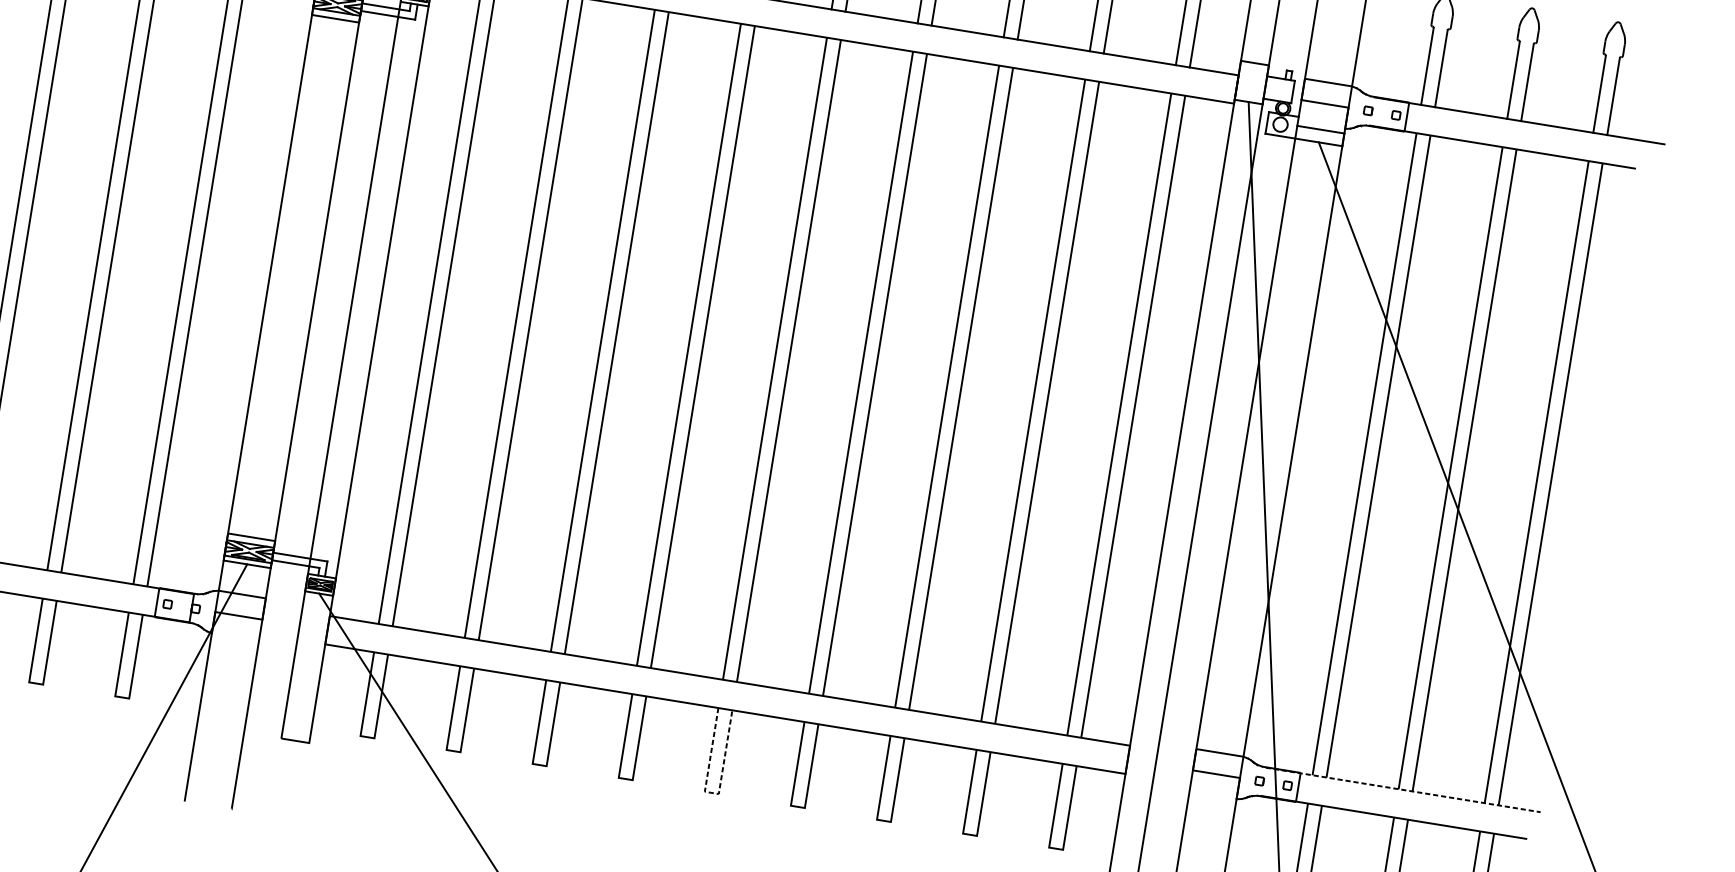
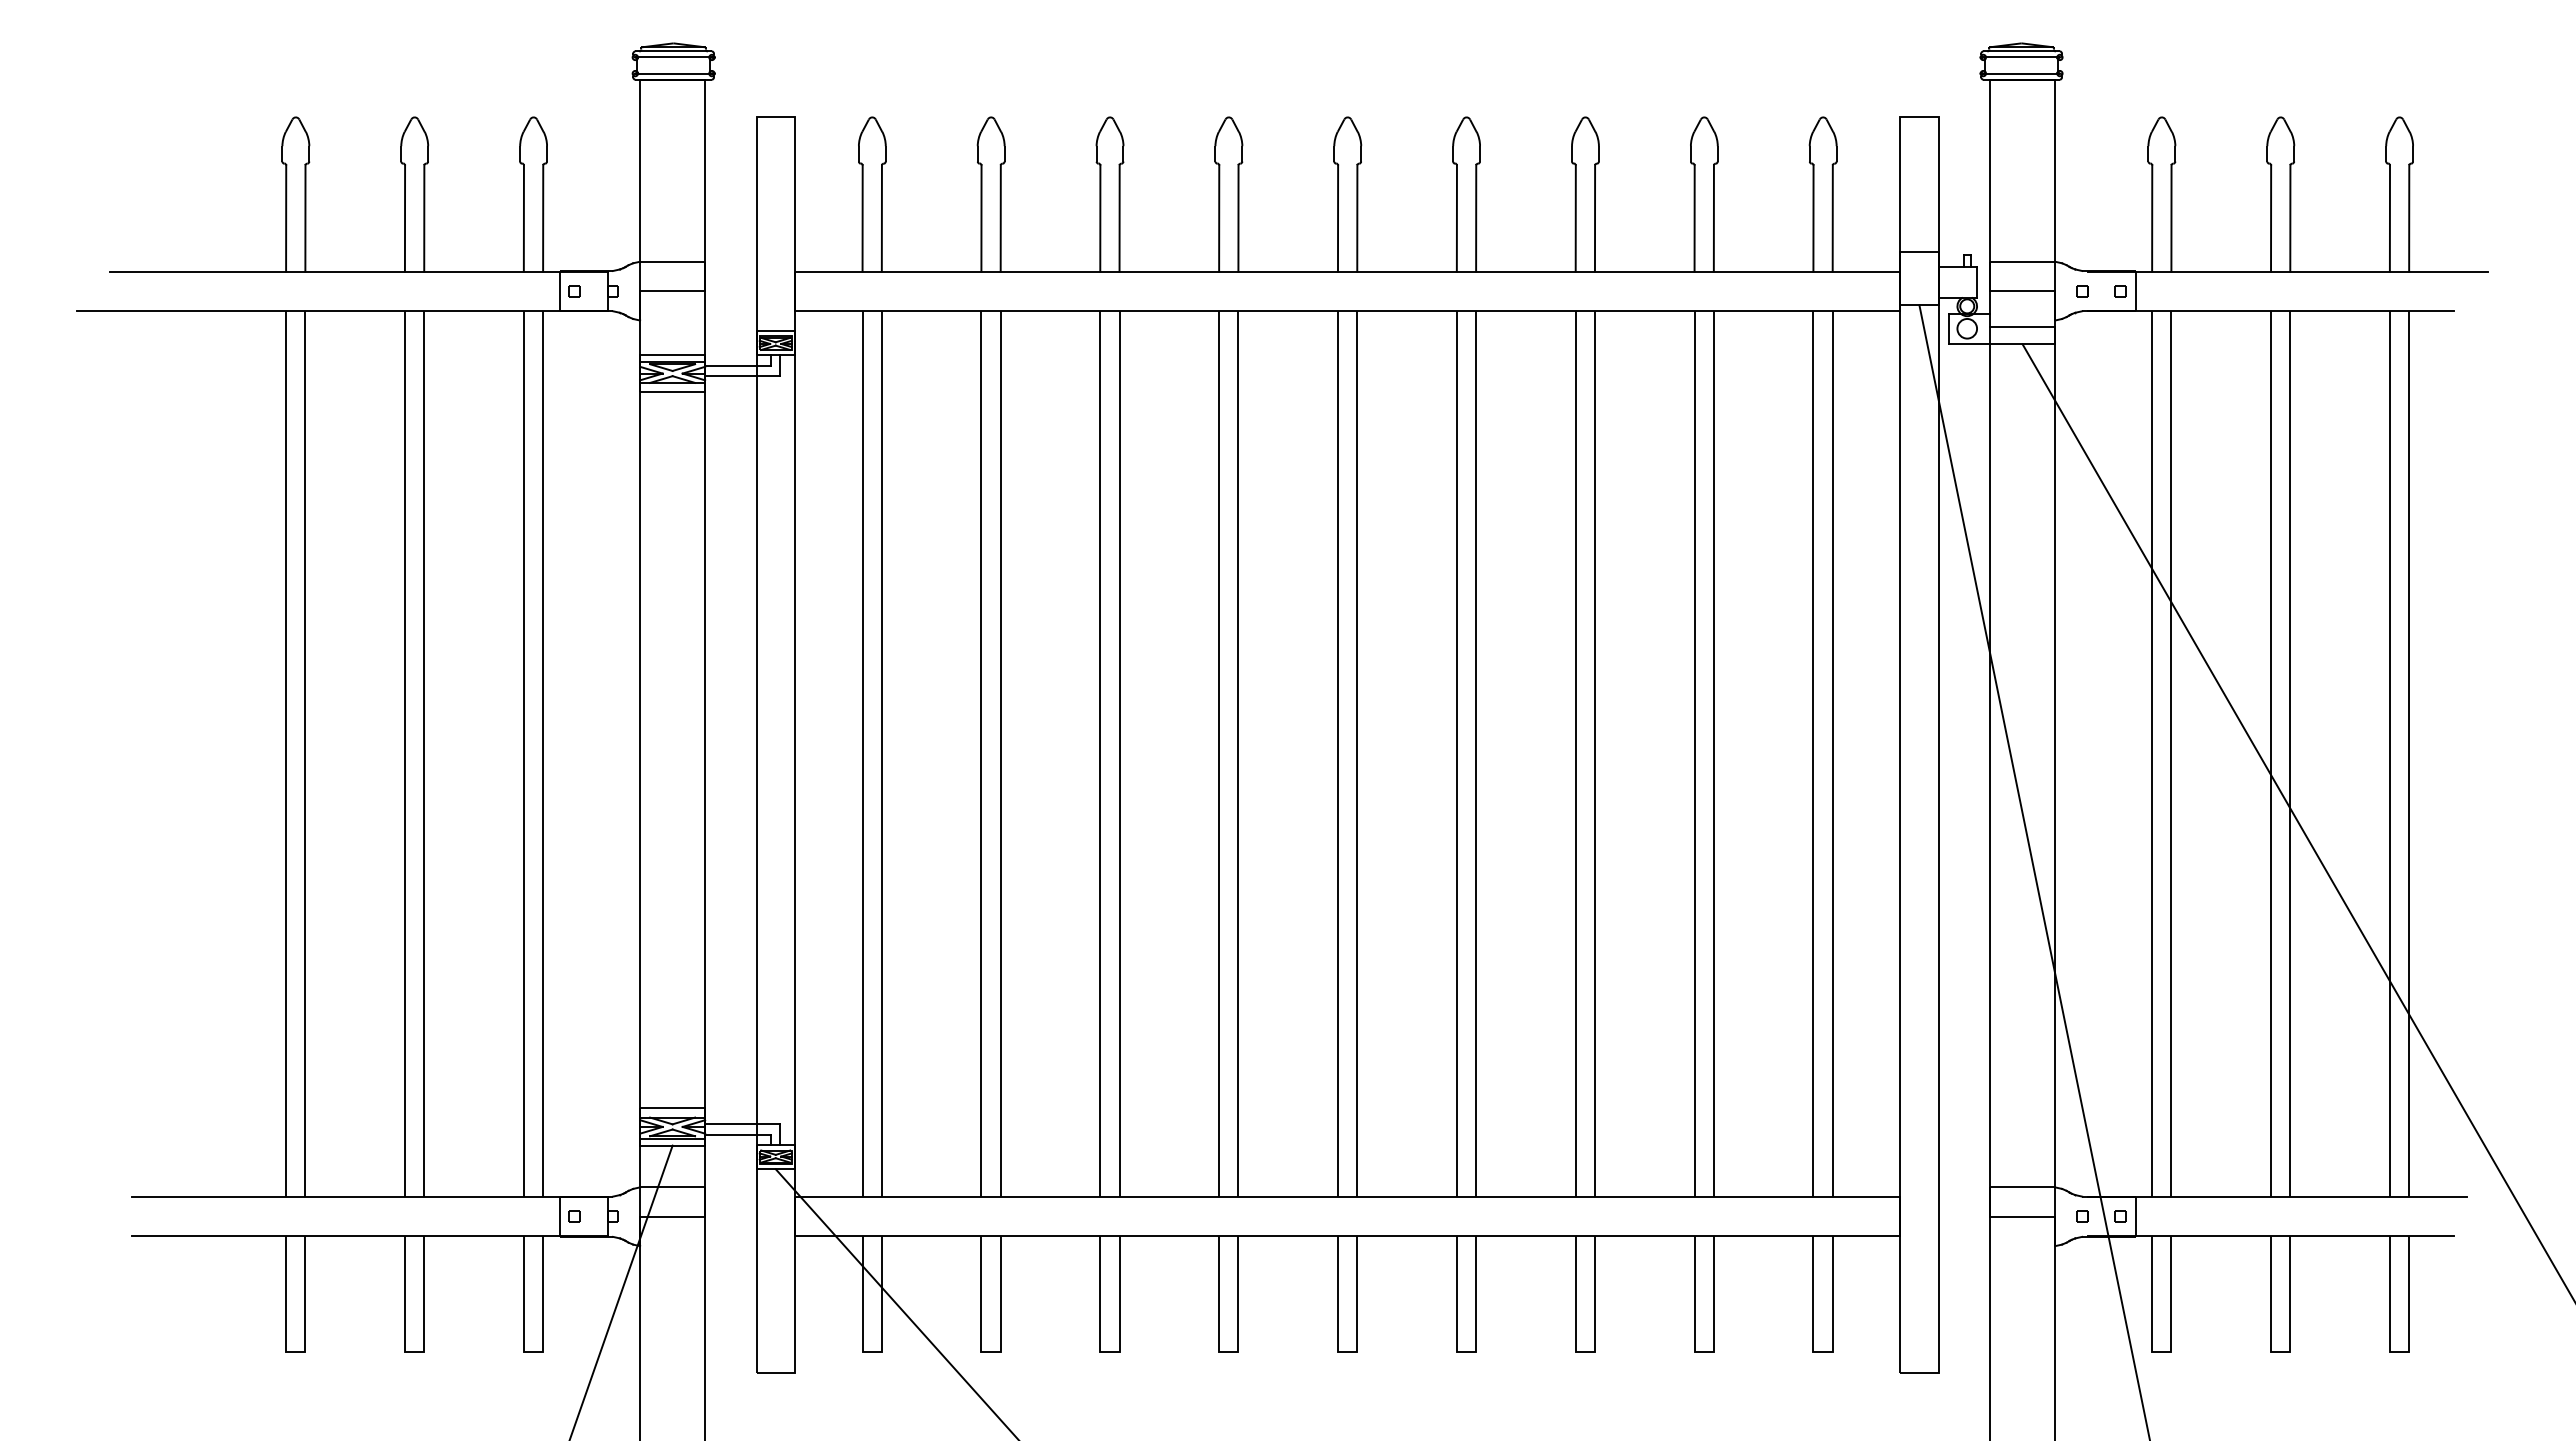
line: (1403, 790) -> (2277, 1197), dashed -> solid
line: (711, 792) -> (1347, 1351), dashed -> solid

